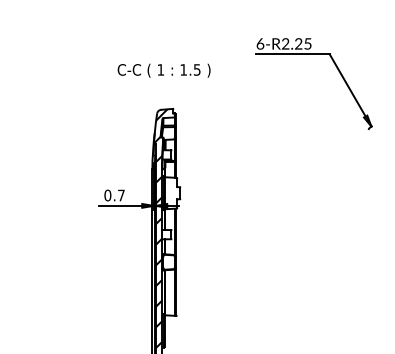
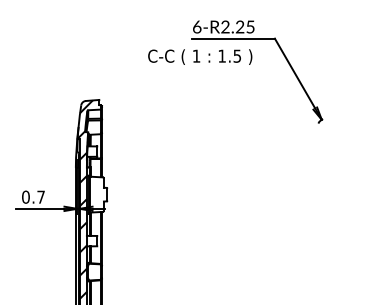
text: (163, 70) -> (199, 56), moved

